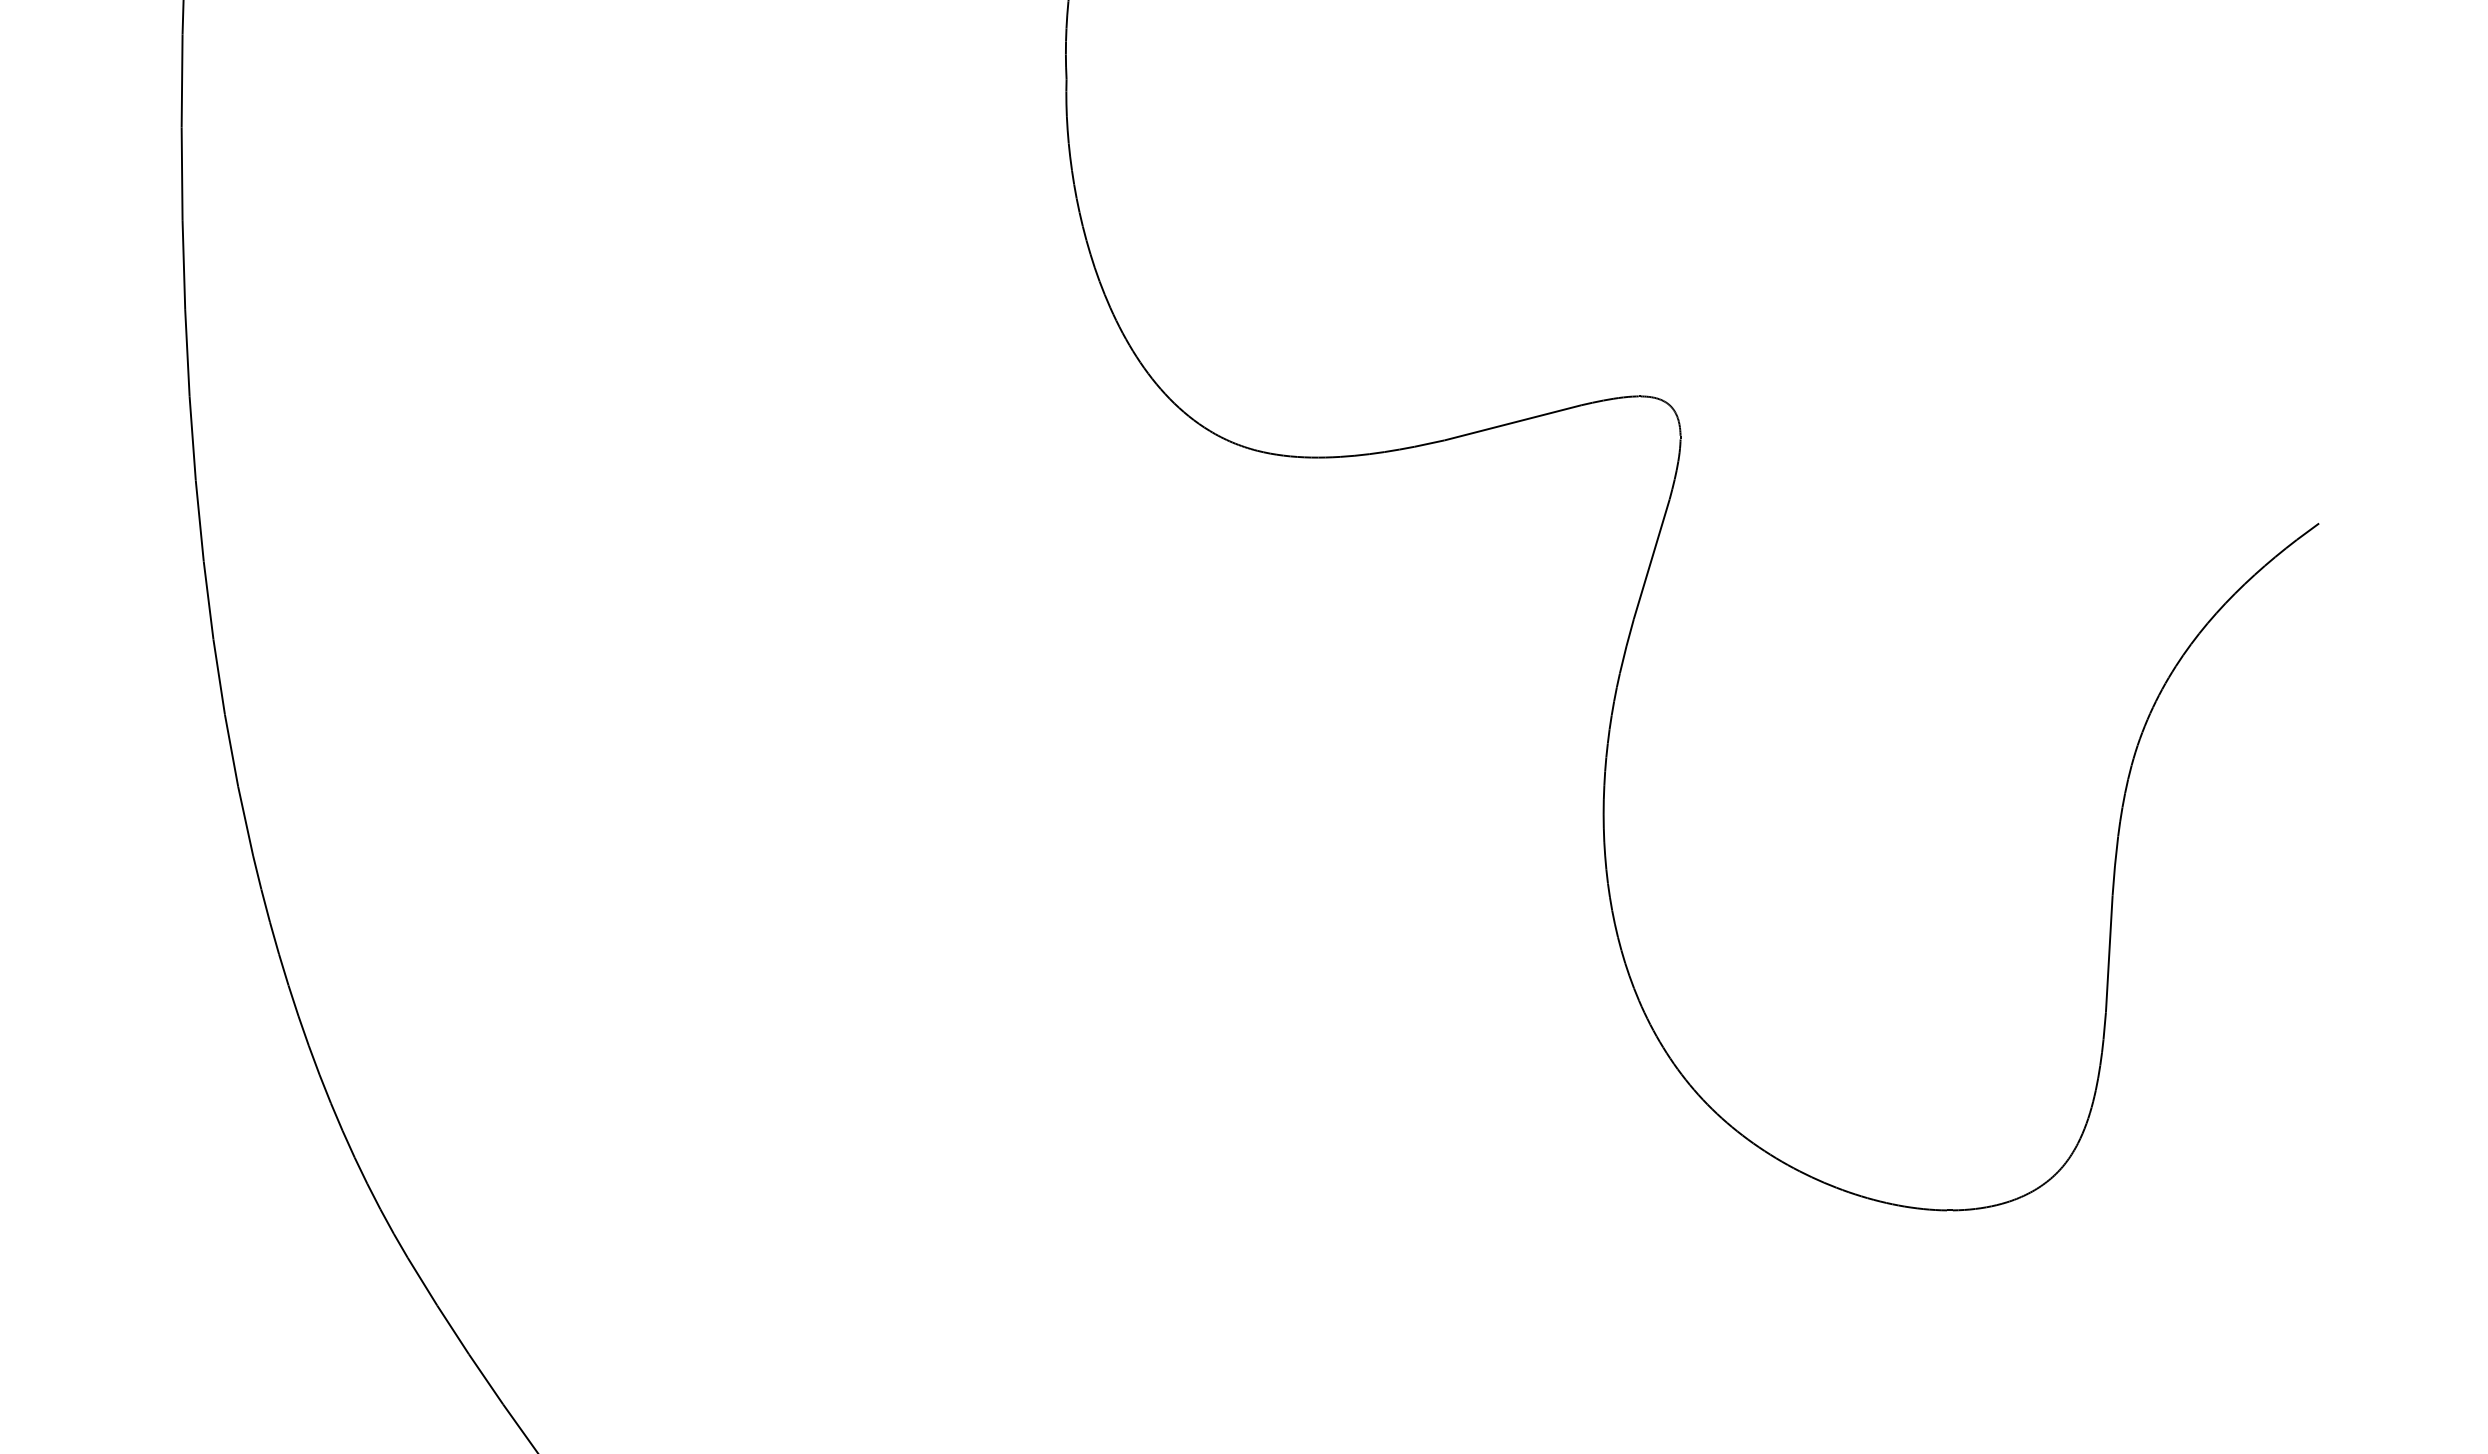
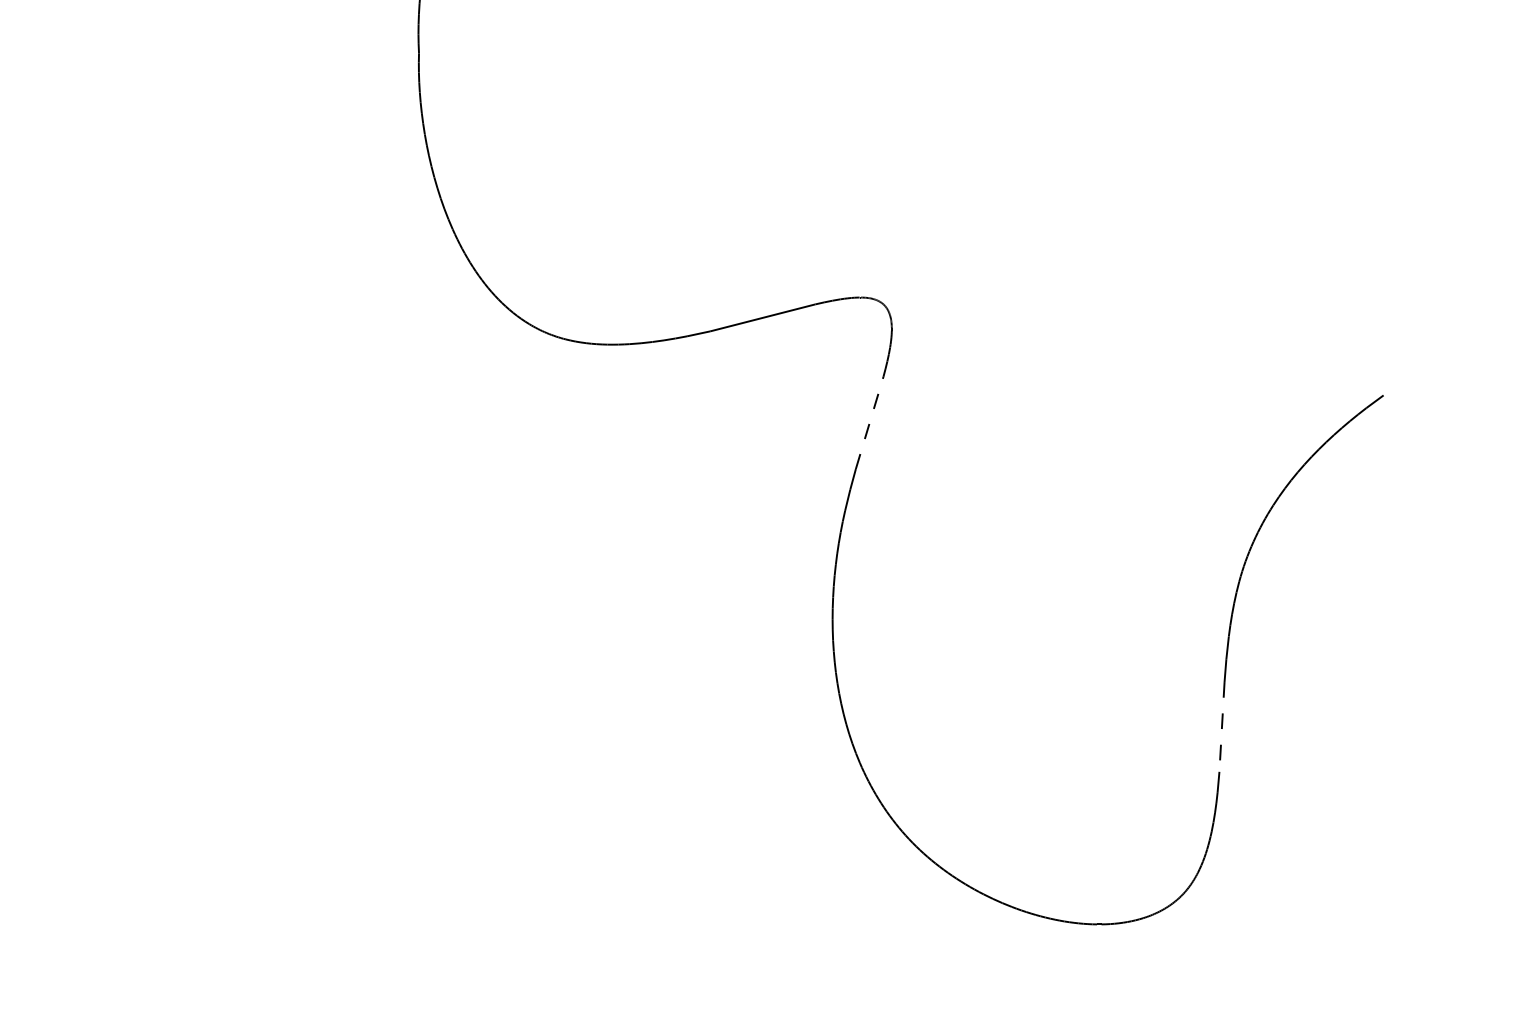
line: (1651, 559) -> (869, 423), solid -> dashed
line: (2109, 954) -> (1222, 727), solid -> dashed

